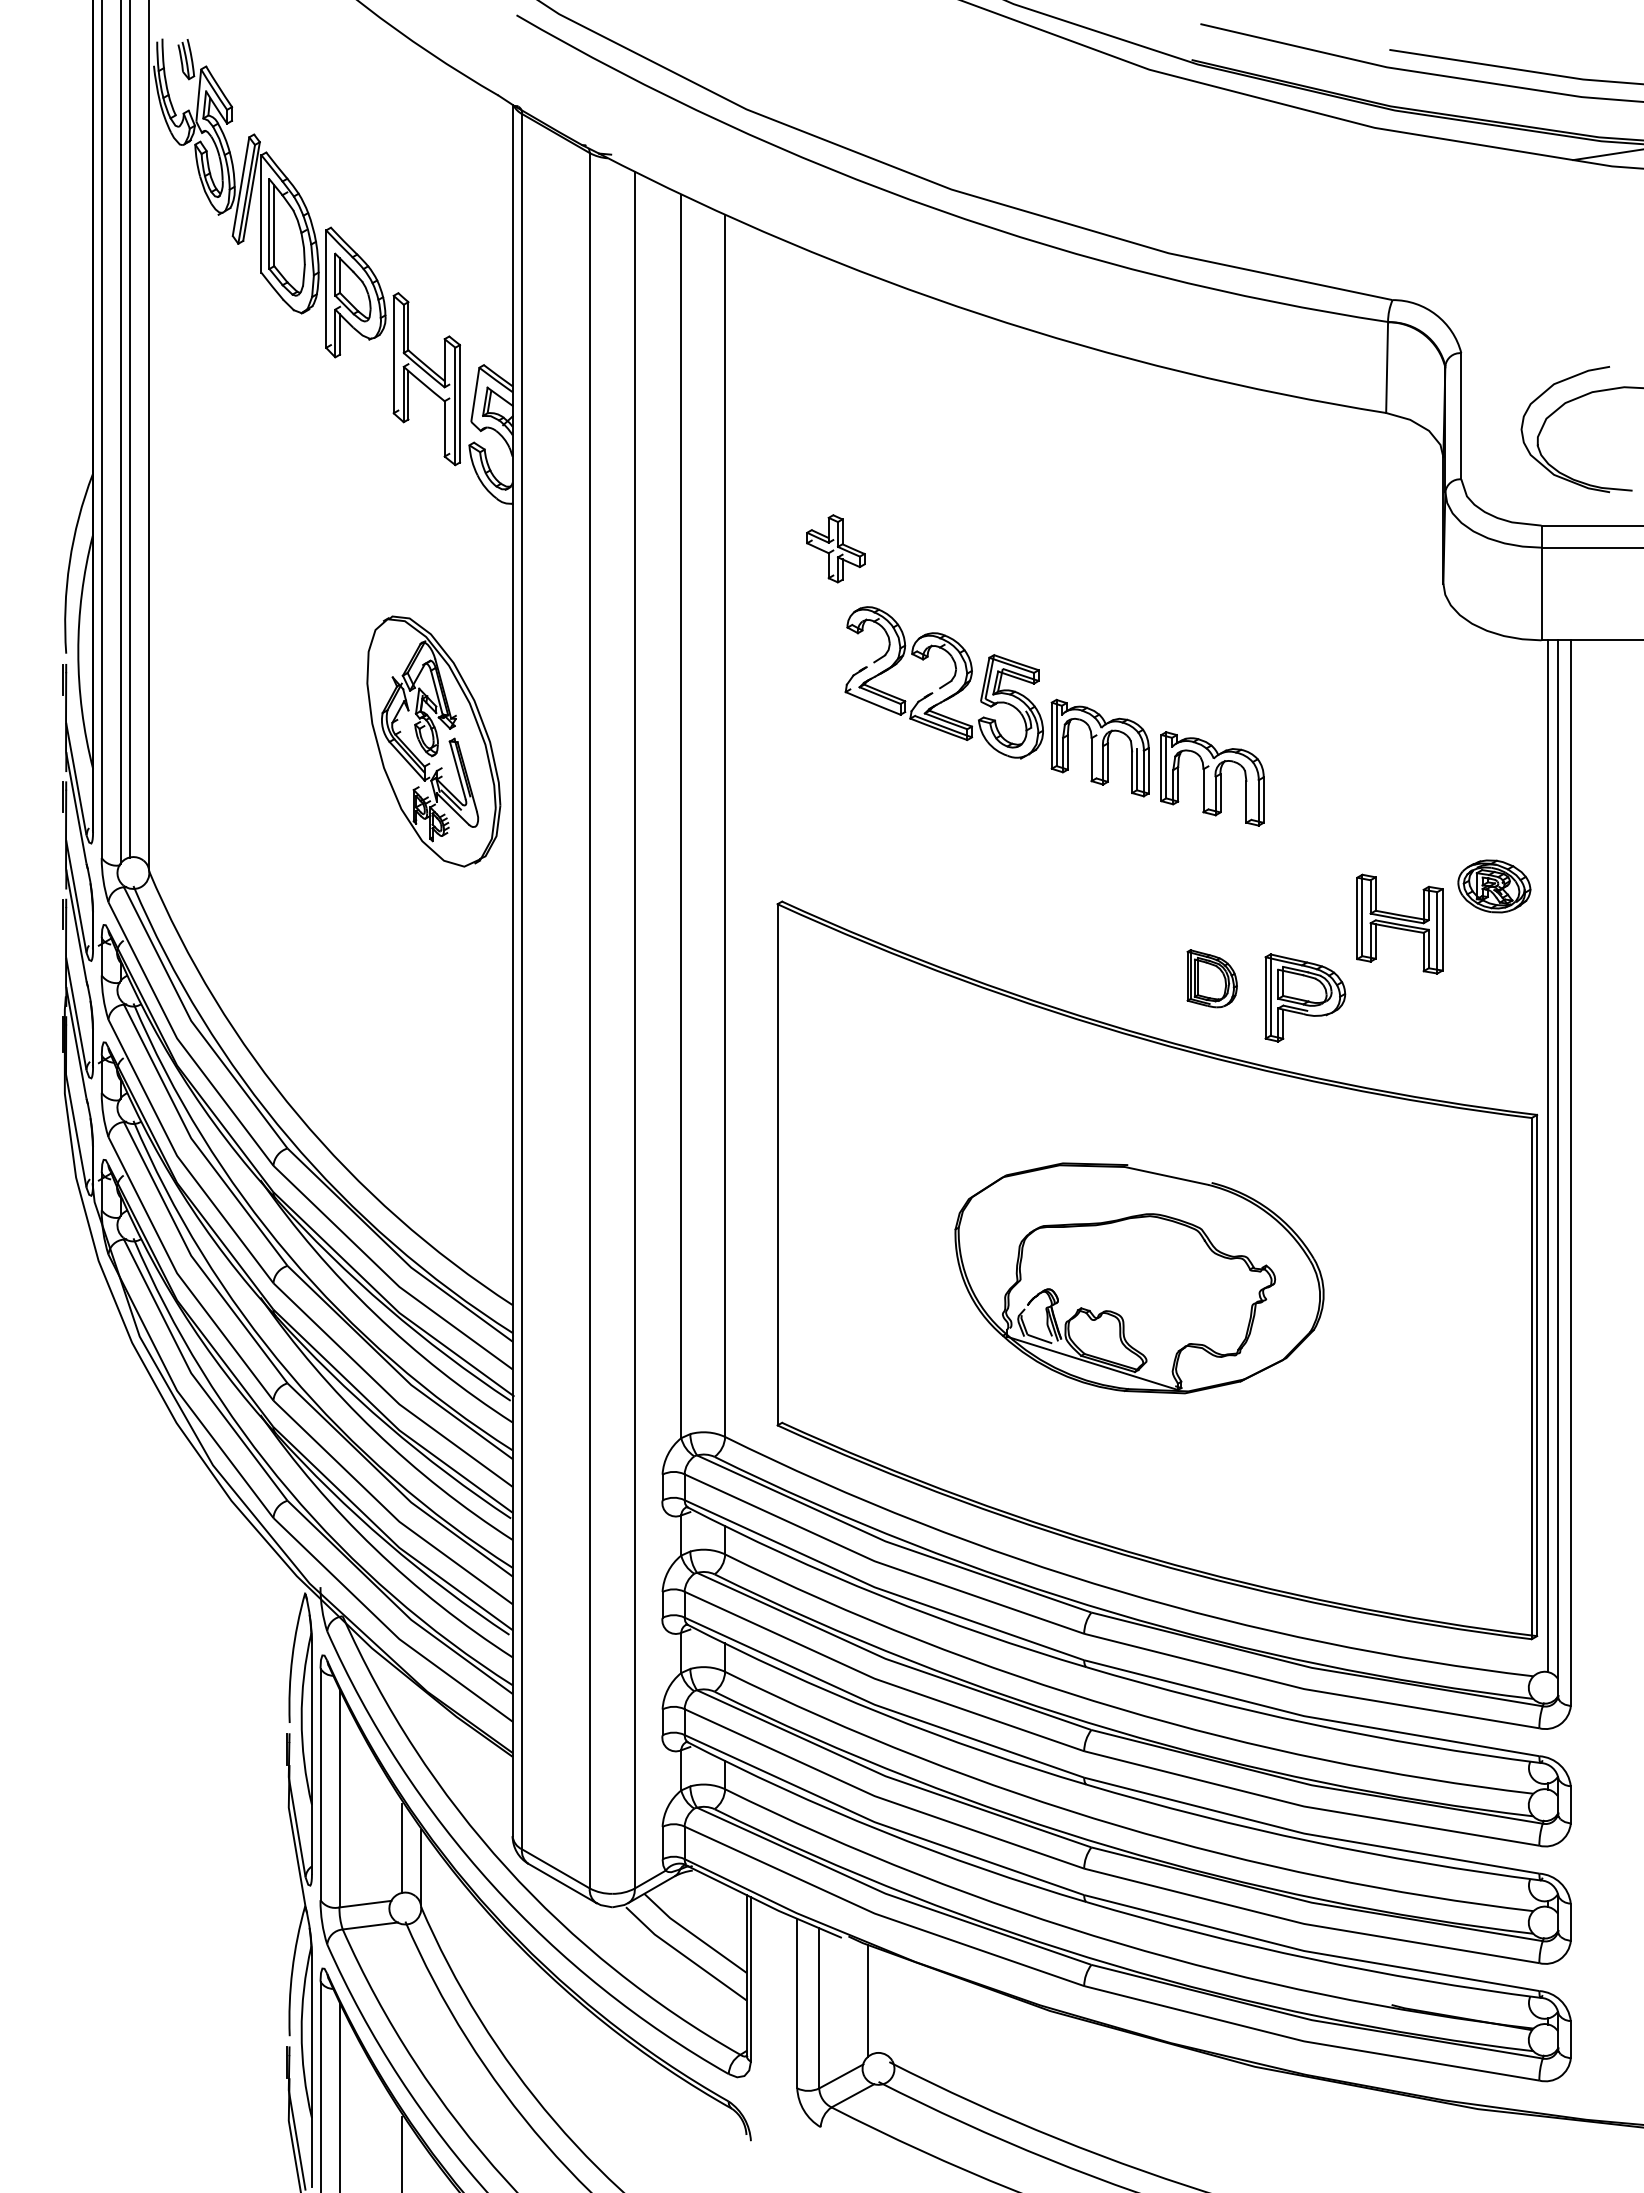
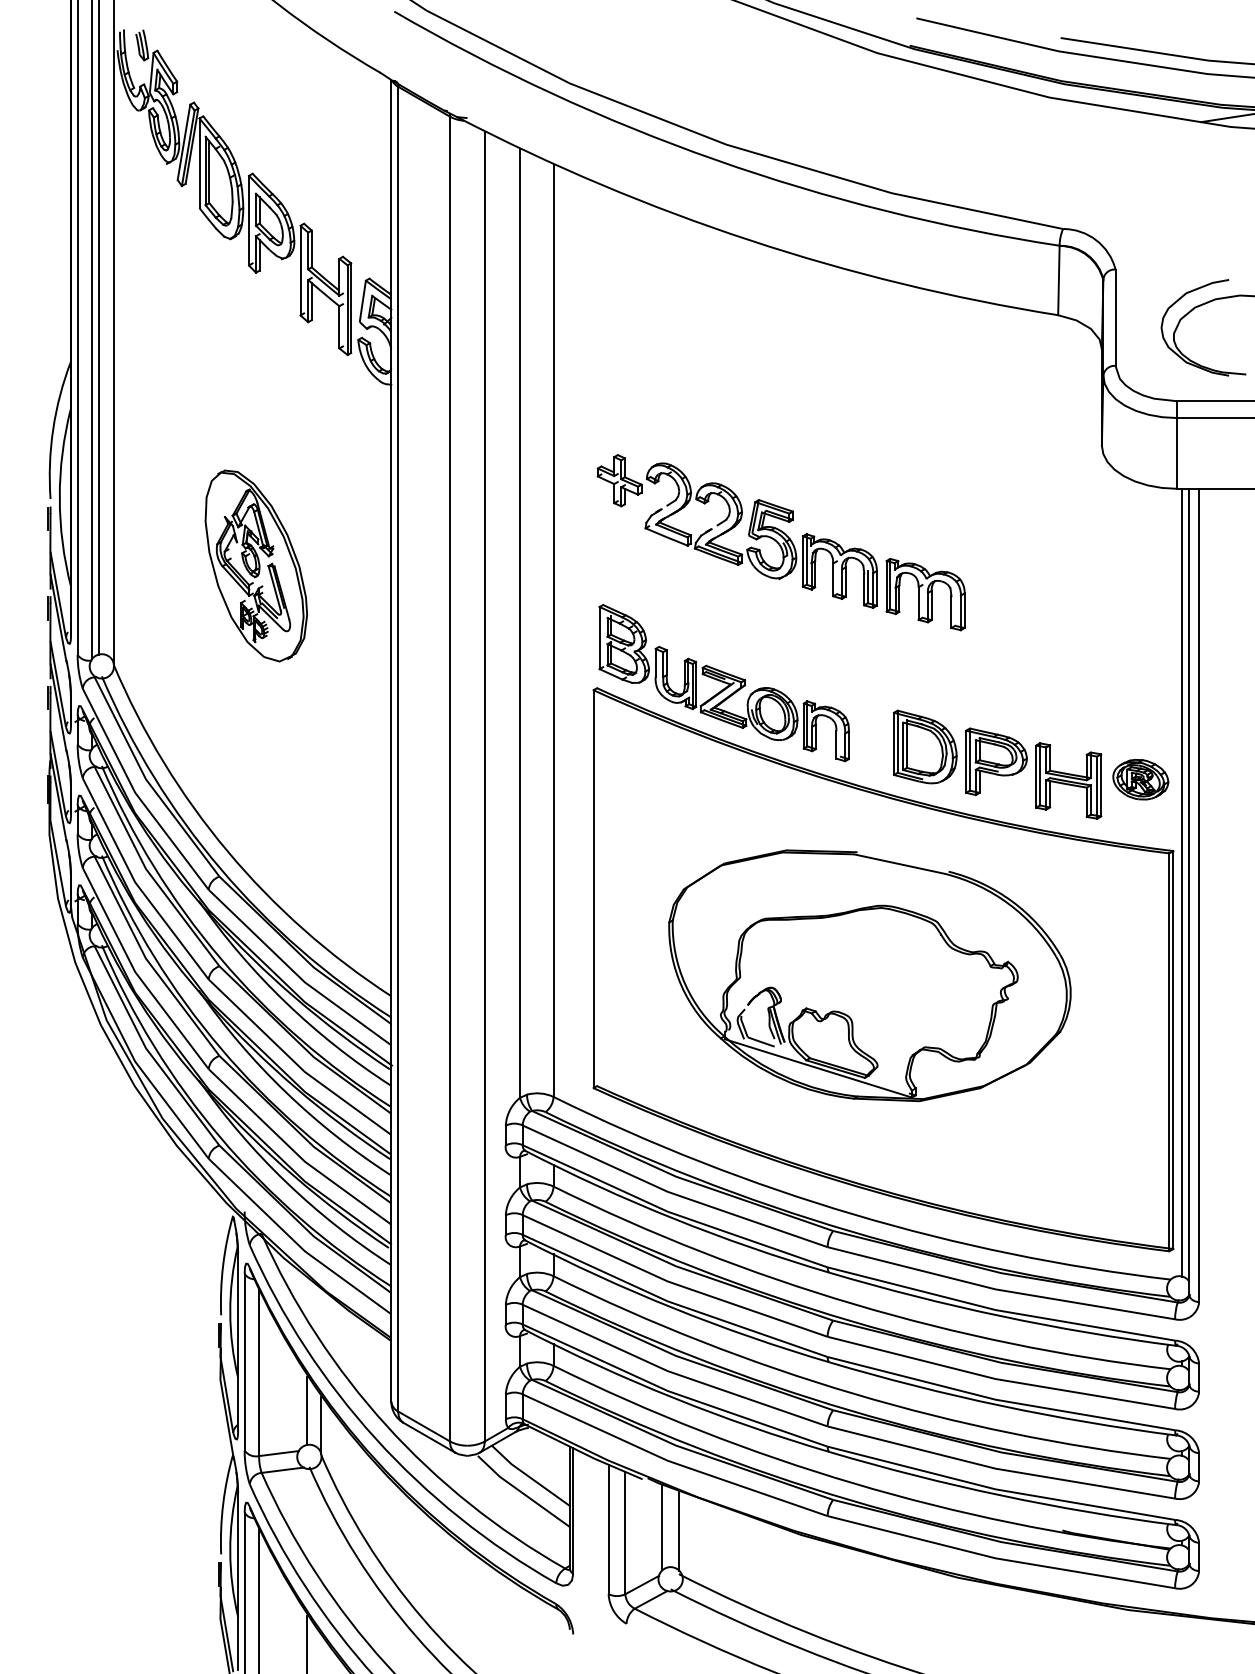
part: (835, 548) -> (619, 480), moved
part: (433, 741) -> (256, 565), moved
part: (1494, 886) -> (1140, 779), moved
part: (948, 894) -> (724, 682), added
part: (1399, 923) -> (1068, 780), moved
part: (1212, 978) -> (925, 746), size x1.67
part: (1139, 1278) -> (869, 975), size x1.43
line: (889, 2004) -> (679, 1530), added

